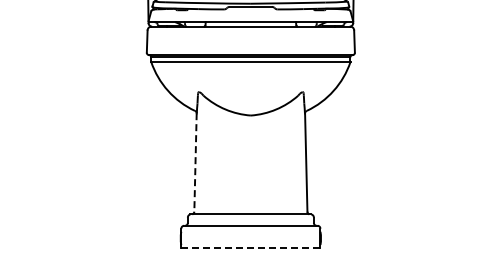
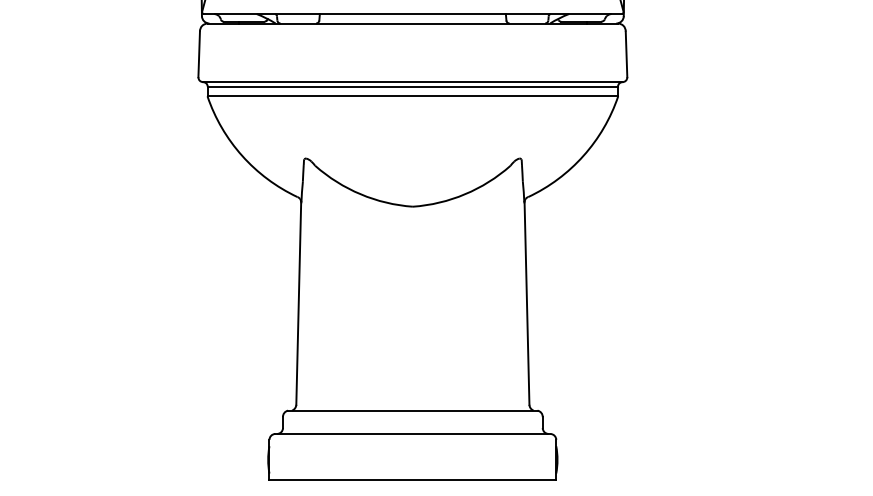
line: (195, 162) -> (298, 303), dashed -> solid
line: (250, 248) -> (412, 480), dashed -> solid

